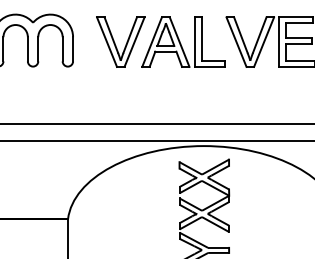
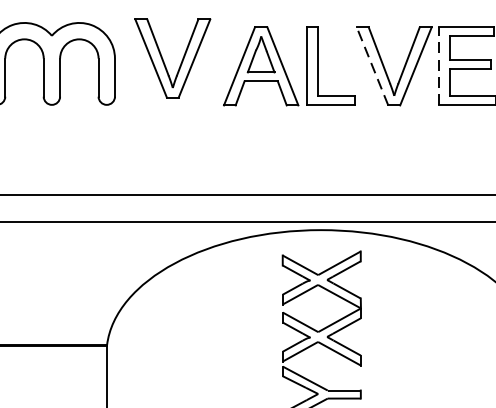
part: (120, 41) -> (172, 57), moved
line: (236, 42) -> (372, 66), solid -> dashed
line: (278, 42) -> (438, 66), solid -> dashed

